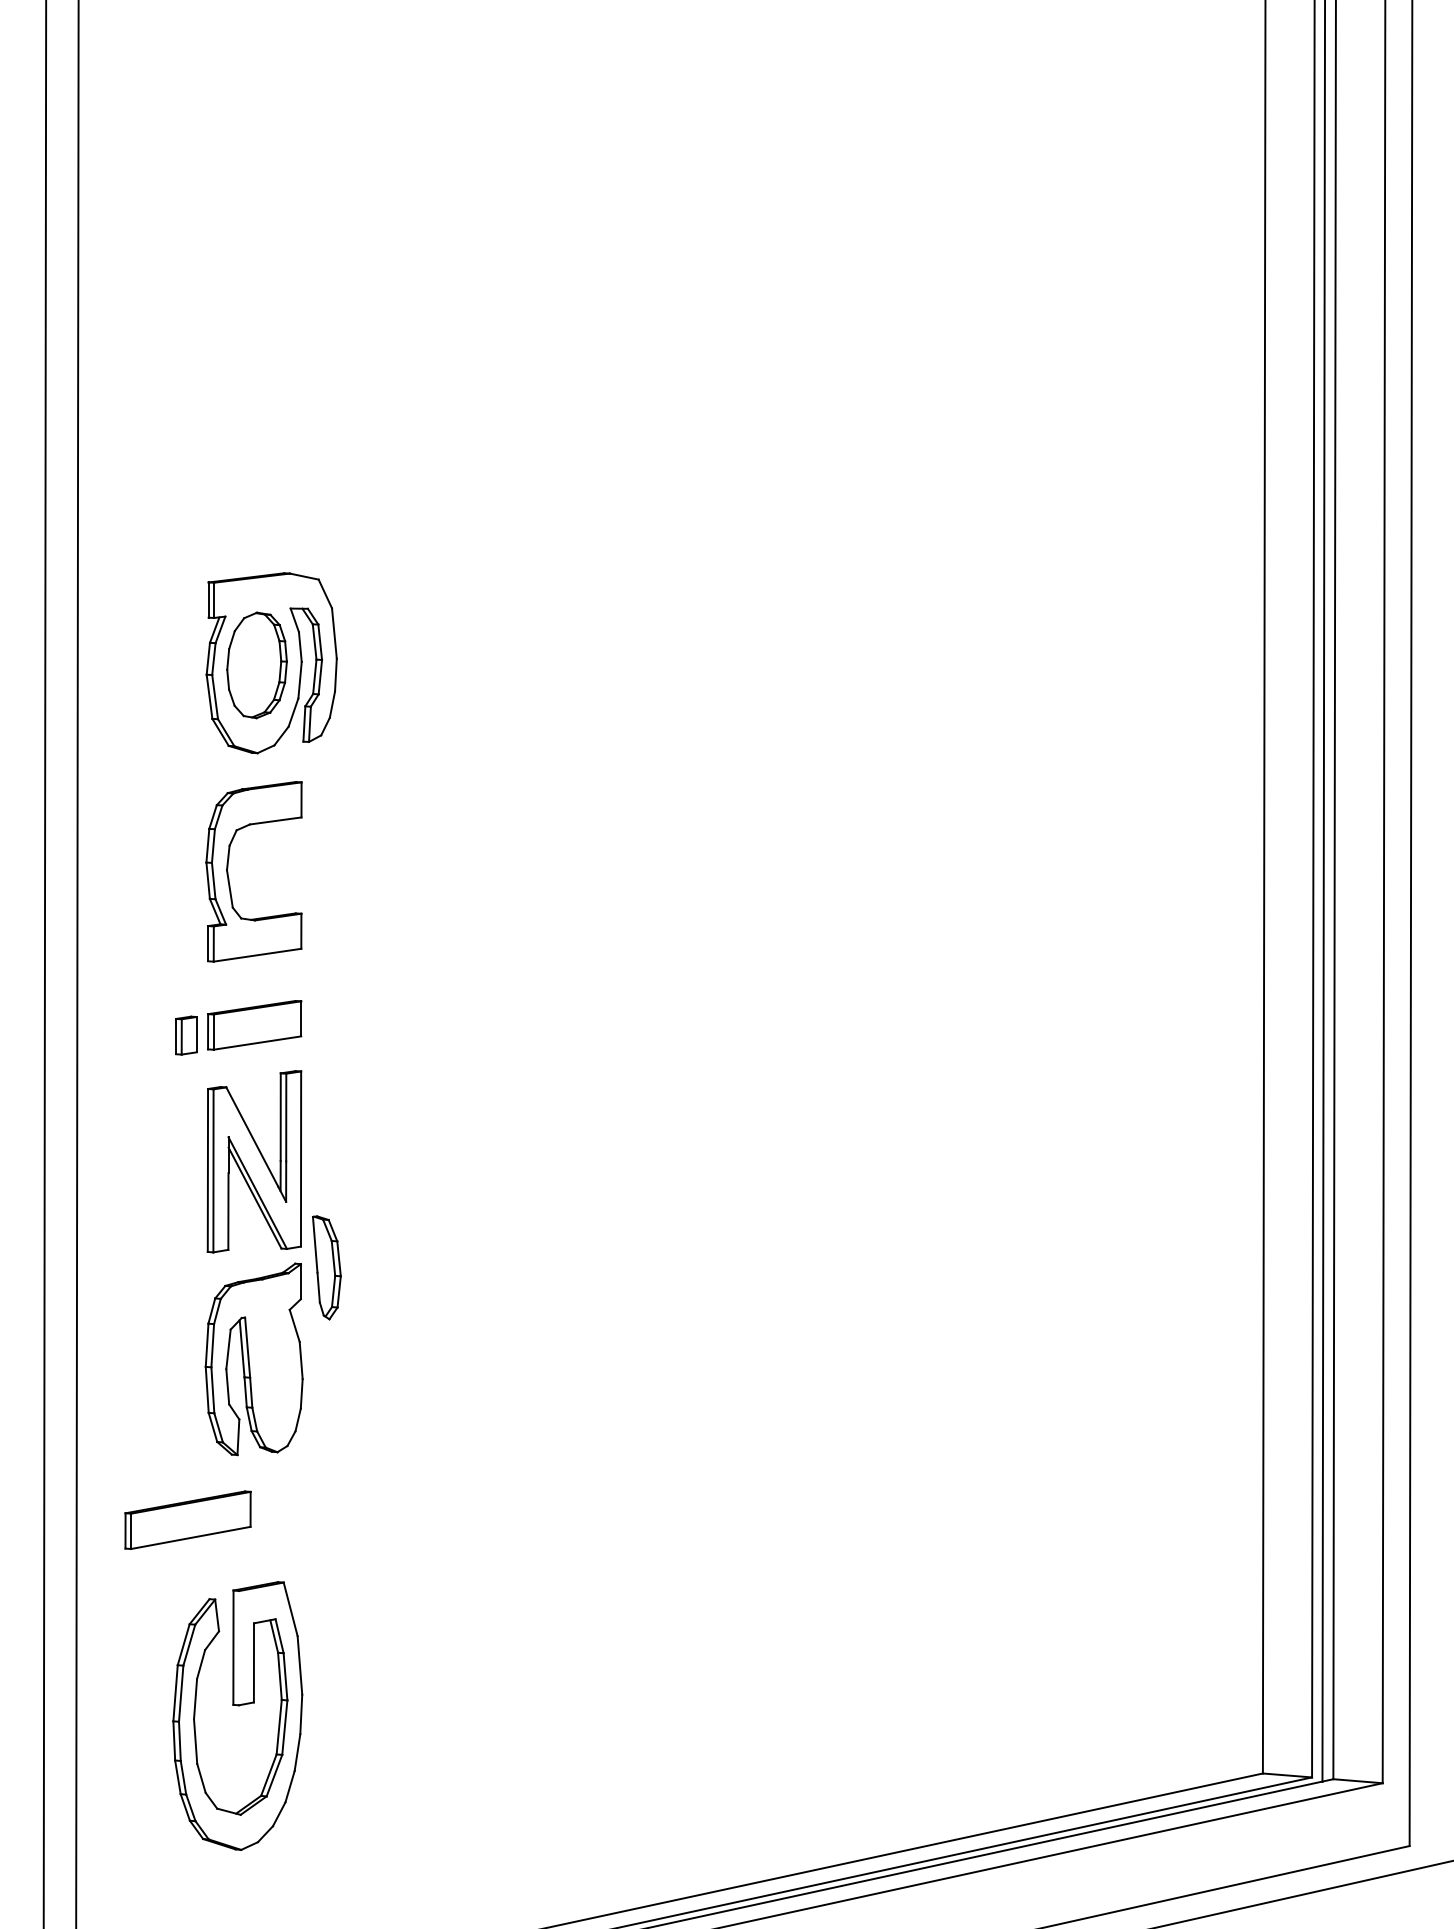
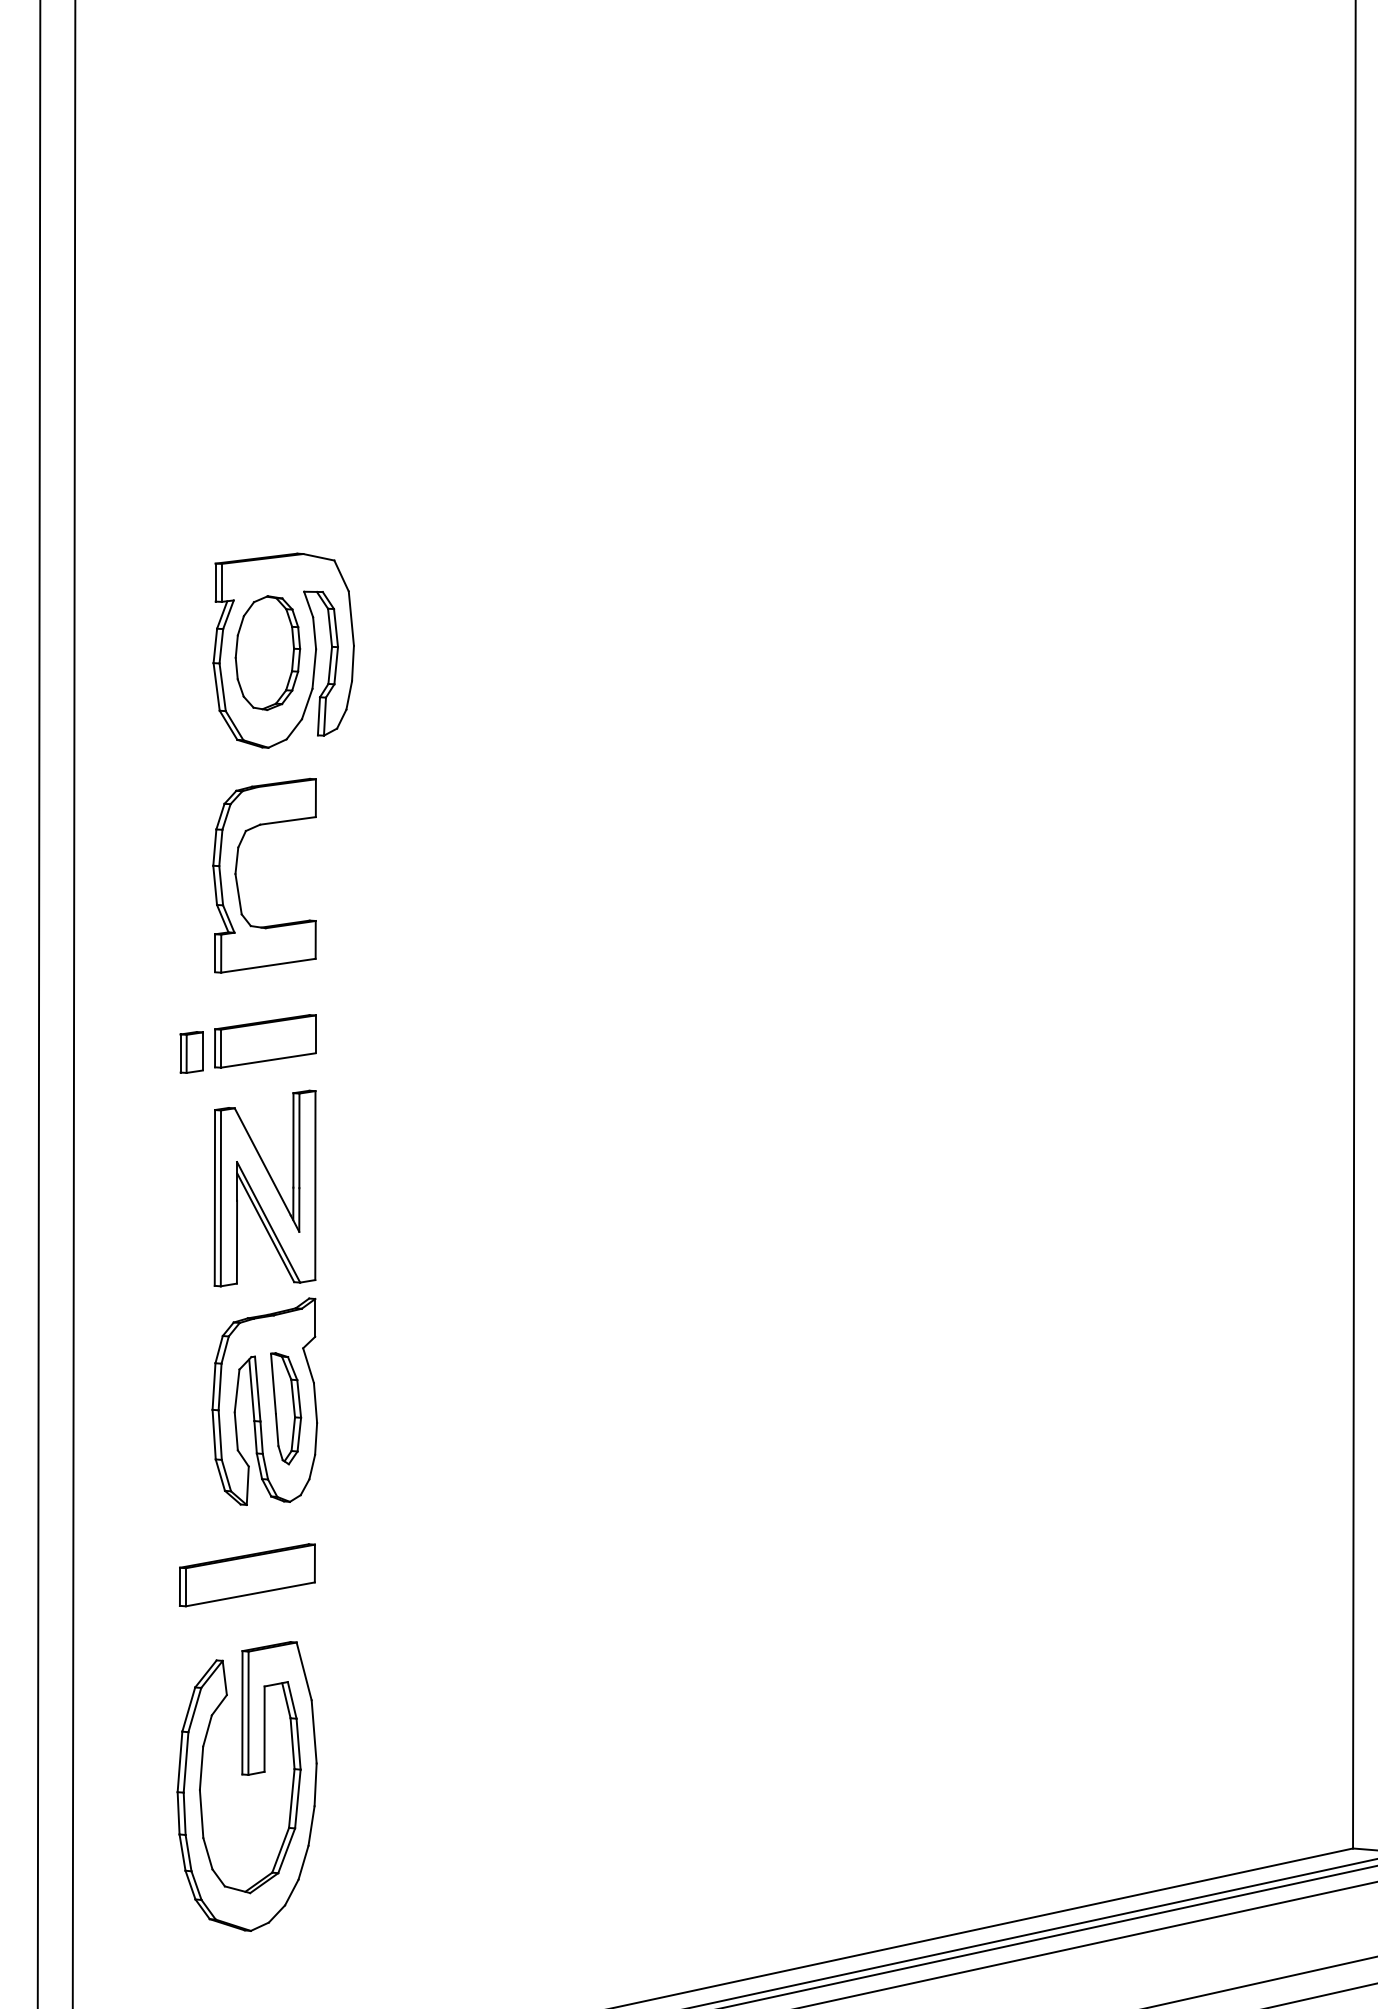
part: (326, 1267) -> (285, 1408), moved
part: (187, 1519) -> (246, 1574), moved
line: (239, 1648) -> (248, 1713), added

